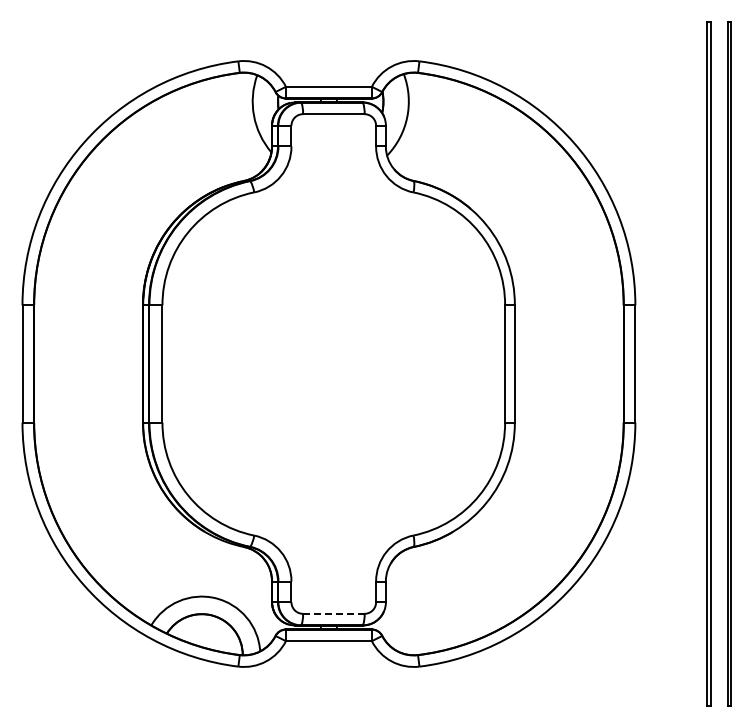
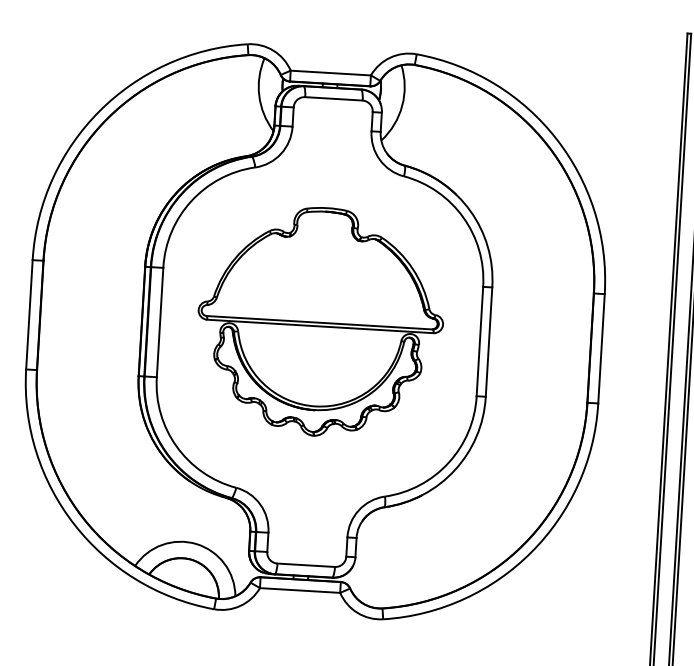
part: (333, 352) -> (320, 321), added
line: (333, 613) -> (305, 564), dashed -> solid

